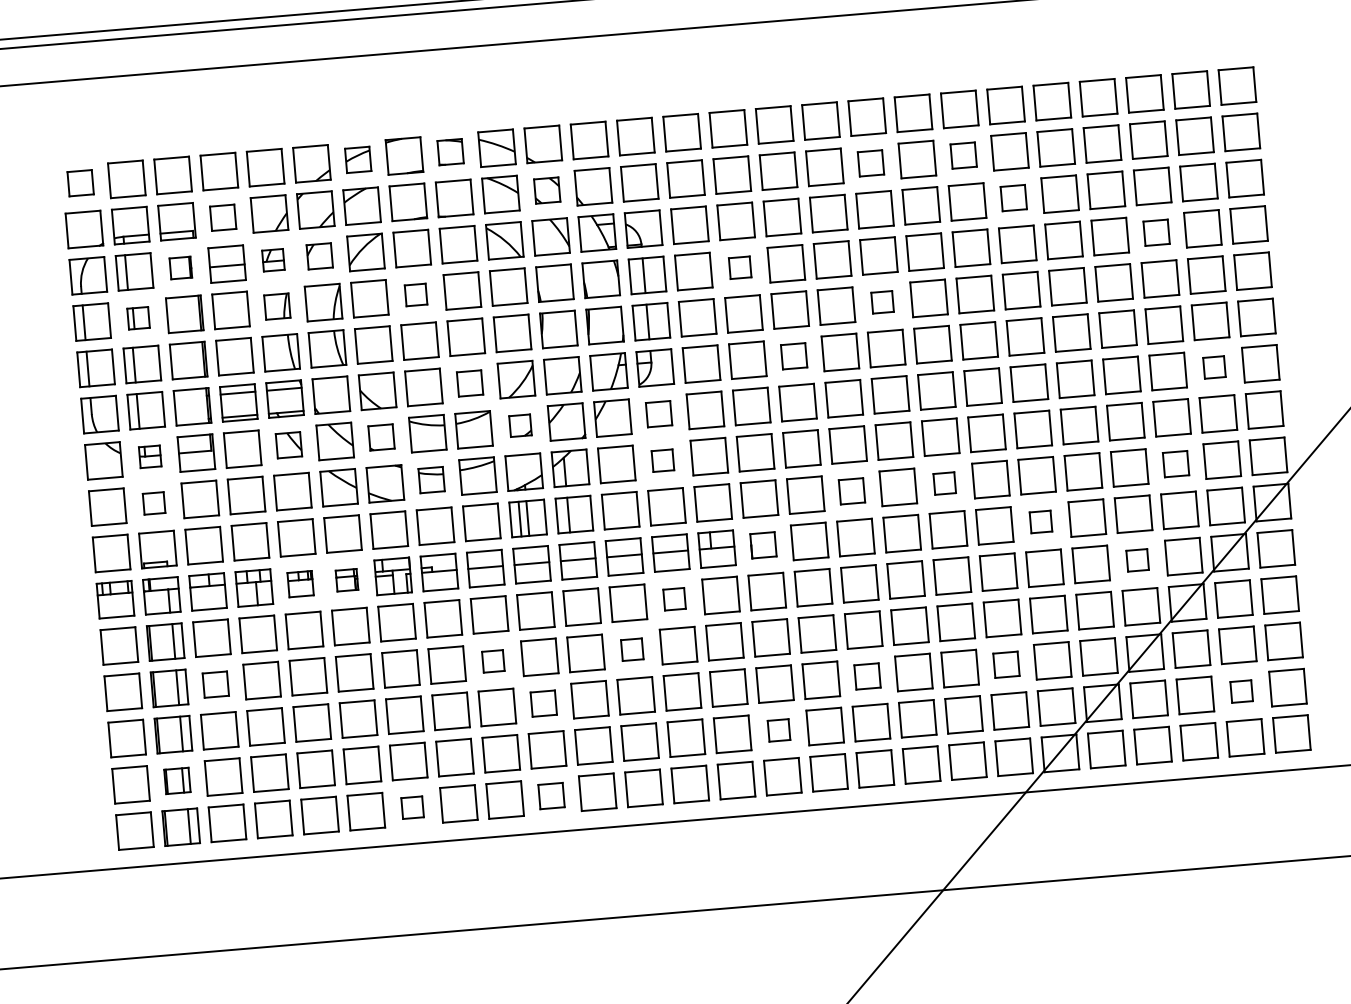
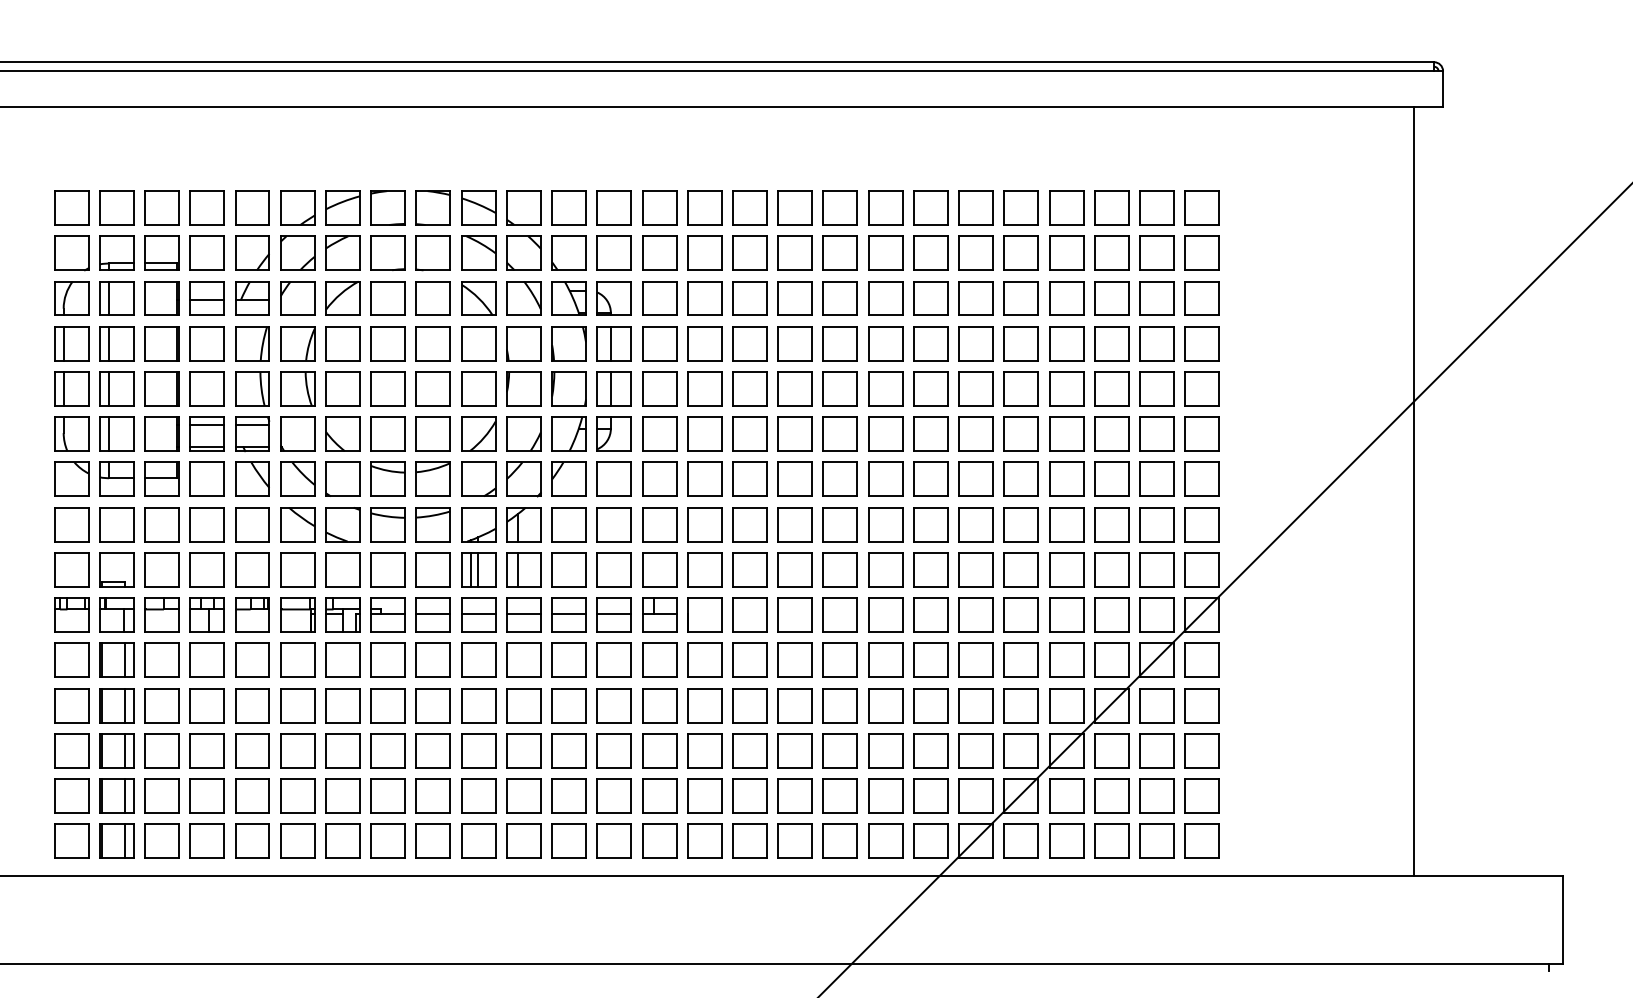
part: (449, 151) -> (432, 207), size x1.43
part: (963, 154) -> (930, 252), size x1.43
part: (357, 159) -> (342, 207), size x1.43
part: (870, 162) -> (839, 252), size x1.43
part: (80, 182) -> (71, 207), size x1.43
part: (546, 189) -> (523, 252), size x1.43
part: (1013, 198) -> (975, 298), size x1.43
part: (222, 217) -> (206, 252), size x1.43
part: (1156, 232) -> (1111, 343), size x1.43
part: (319, 256) -> (297, 298), size x1.43
part: (273, 260) -> (252, 298), size x1.67
part: (739, 267) -> (704, 343), size x1.67
part: (180, 268) -> (161, 298), size x1.67
part: (415, 294) -> (387, 343), size x1.67
part: (881, 301) -> (839, 388), size x1.67
part: (277, 306) -> (252, 343), size x1.43
part: (138, 317) -> (116, 343), size x1.67
part: (793, 355) -> (749, 433), size x1.43
part: (1213, 366) -> (1156, 478), size x1.67
part: (469, 382) -> (432, 433), size x1.43
part: (658, 413) -> (613, 478), size x1.43
part: (520, 425) -> (478, 478), size x1.67
part: (380, 436) -> (342, 478), size x1.43
part: (288, 444) -> (252, 478), size x1.43
part: (149, 456) -> (116, 478), size x1.67
part: (662, 460) -> (613, 524), size x1.67
part: (1175, 463) -> (1111, 569), size x1.43
part: (430, 479) -> (387, 524), size x1.43
part: (944, 483) -> (885, 569), size x1.67
part: (851, 490) -> (794, 569), size x1.43
part: (153, 503) -> (116, 524), size x1.67
part: (1040, 521) -> (975, 614), size x1.67
part: (763, 544) -> (704, 614), size x1.43
part: (1137, 559) -> (1066, 659), size x1.67
part: (346, 579) -> (297, 614), size x1.67
part: (300, 583) -> (252, 614), size x1.43
part: (673, 598) -> (613, 659), size x1.67
part: (631, 649) -> (568, 705), size x1.67
part: (492, 661) -> (432, 705), size x1.67
part: (1006, 664) -> (930, 750), size x1.43
part: (866, 676) -> (794, 750), size x1.43
part: (215, 684) -> (161, 705), size x1.43
part: (1241, 691) -> (1156, 795), size x1.67
part: (543, 703) -> (478, 750), size x1.43
part: (778, 729) -> (704, 795), size x1.67
part: (176, 780) -> (116, 795), size x1.43
part: (551, 795) -> (478, 840), size x1.43
part: (412, 807) -> (342, 840), size x1.67

